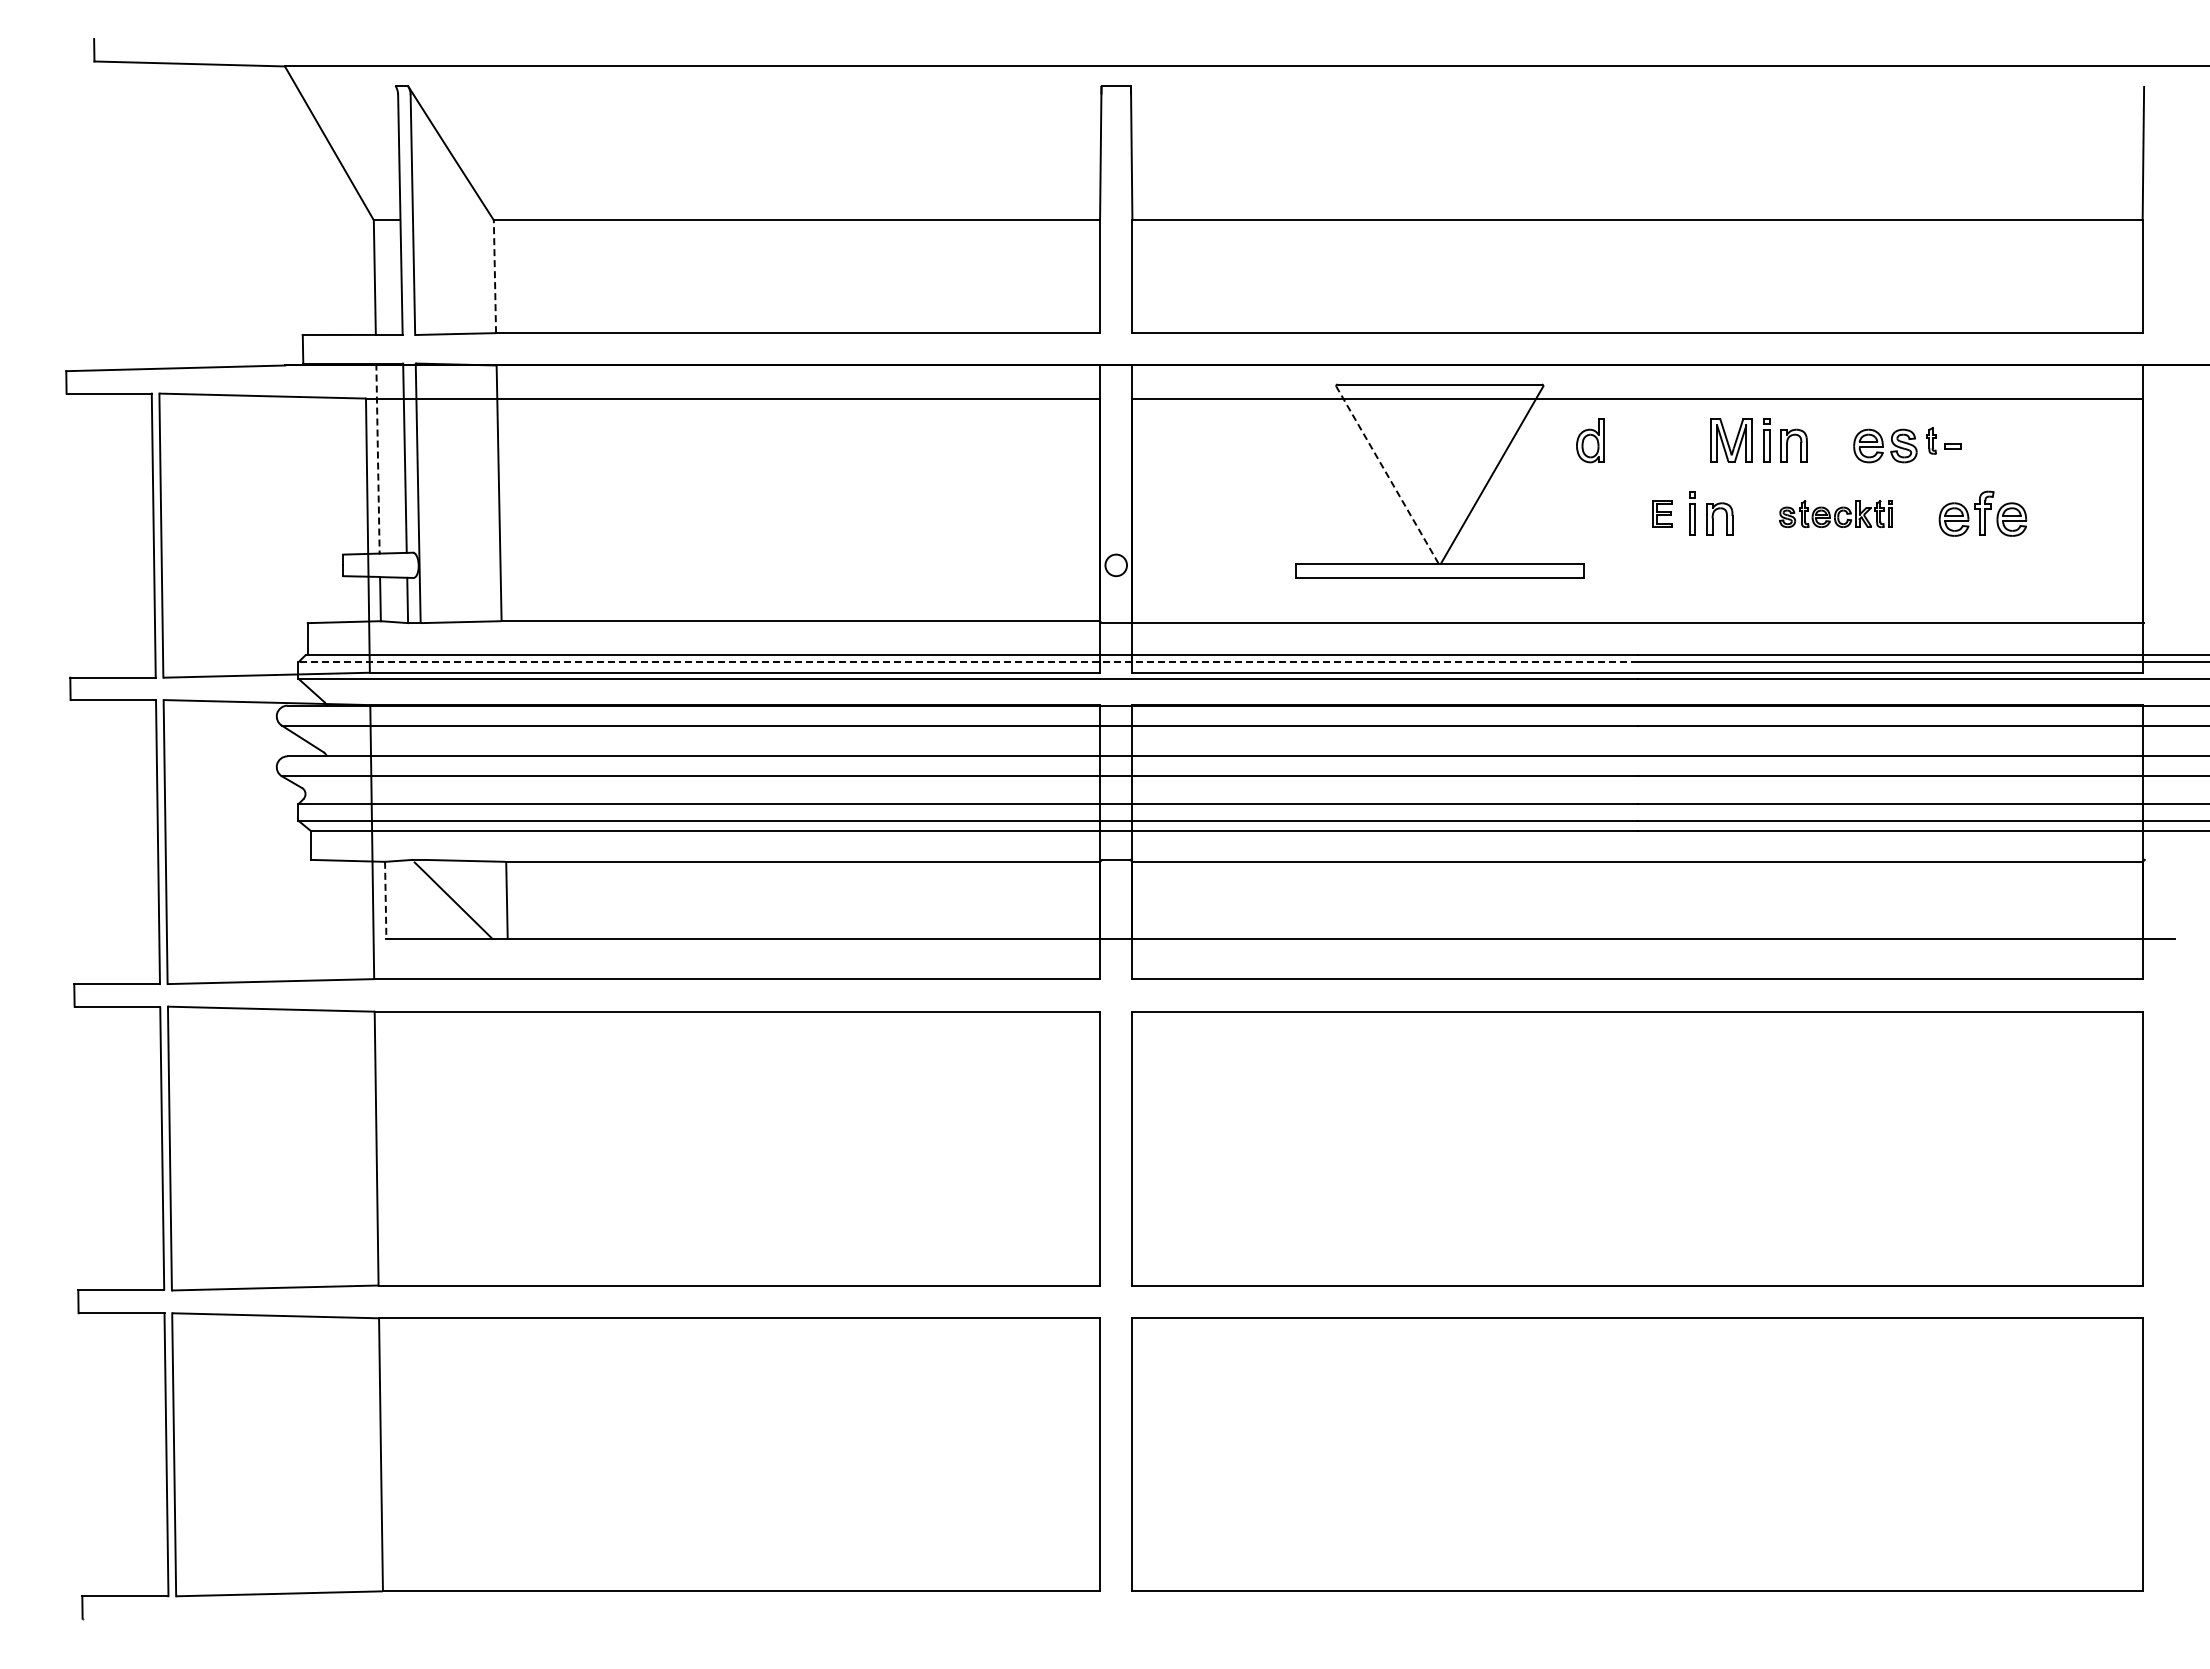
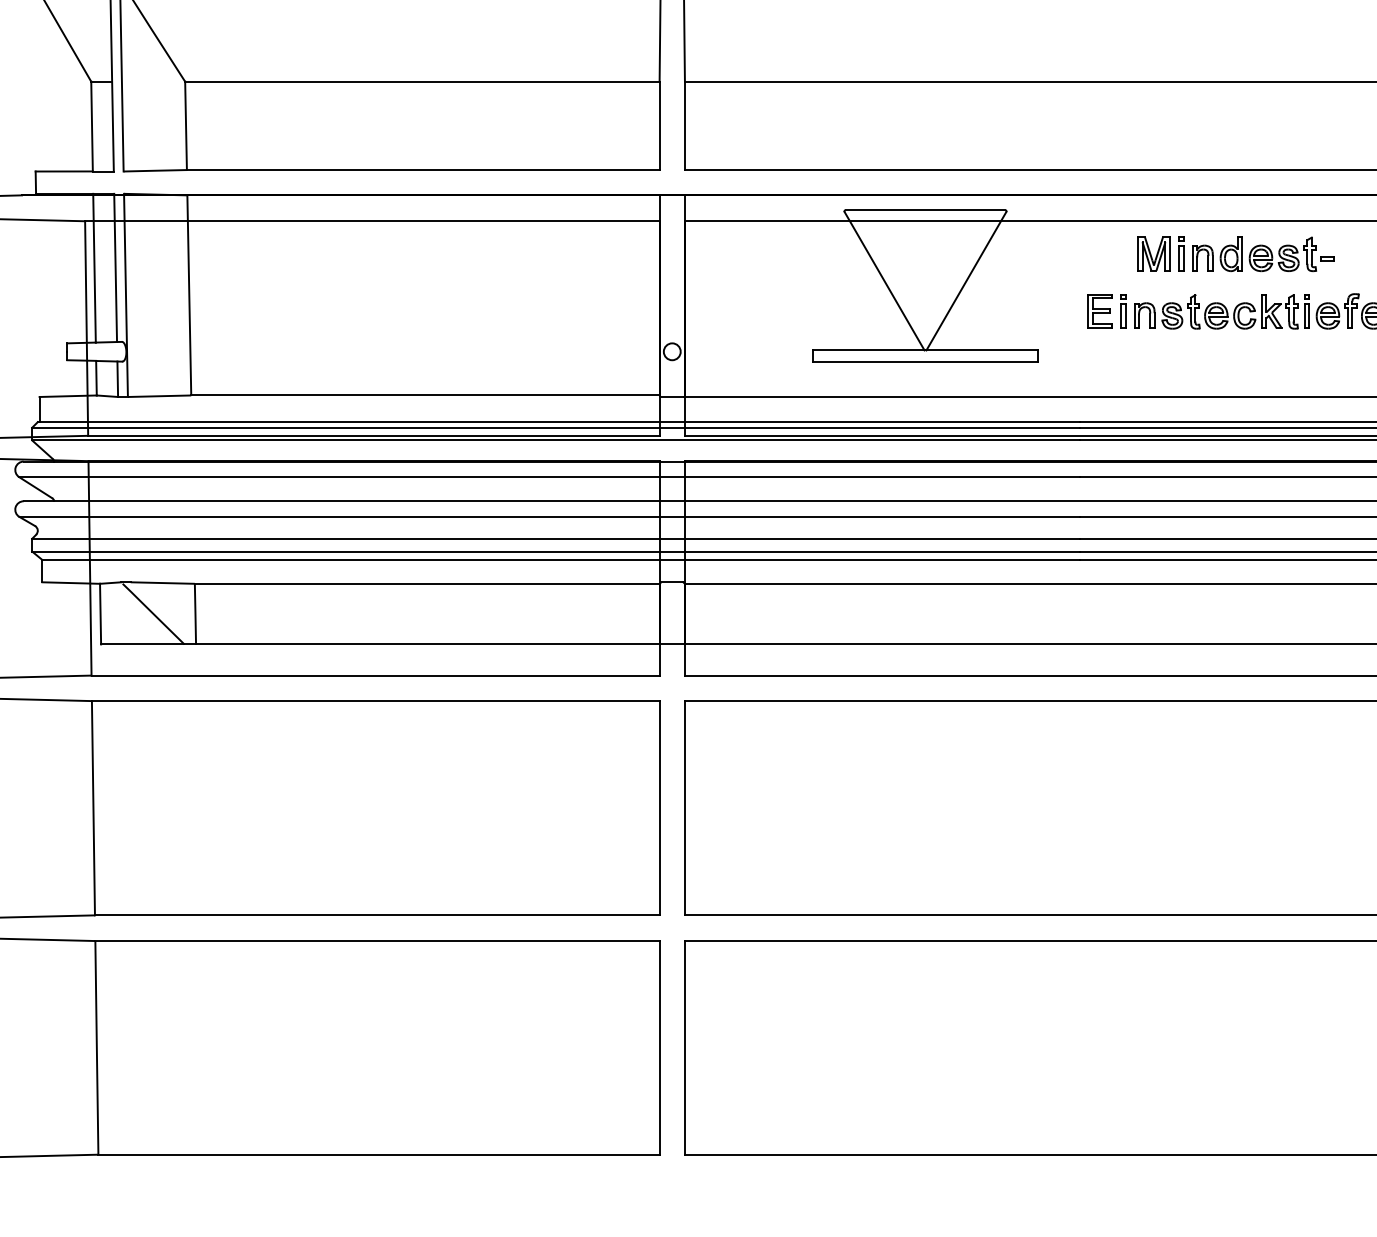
line: (494, 276) -> (185, 125), dashed -> solid
part: (1590, 440) -> (1231, 254), moved
part: (1931, 440) -> (1310, 254), size x1.67
line: (378, 459) -> (94, 268), dashed -> solid
line: (1387, 474) -> (884, 280), dashed -> solid
part: (1662, 513) -> (1099, 311), size x1.67
part: (1835, 513) -> (1235, 311), size x1.67
line: (967, 662) -> (555, 427), dashed -> solid
line: (385, 900) -> (100, 614), dashed -> solid

